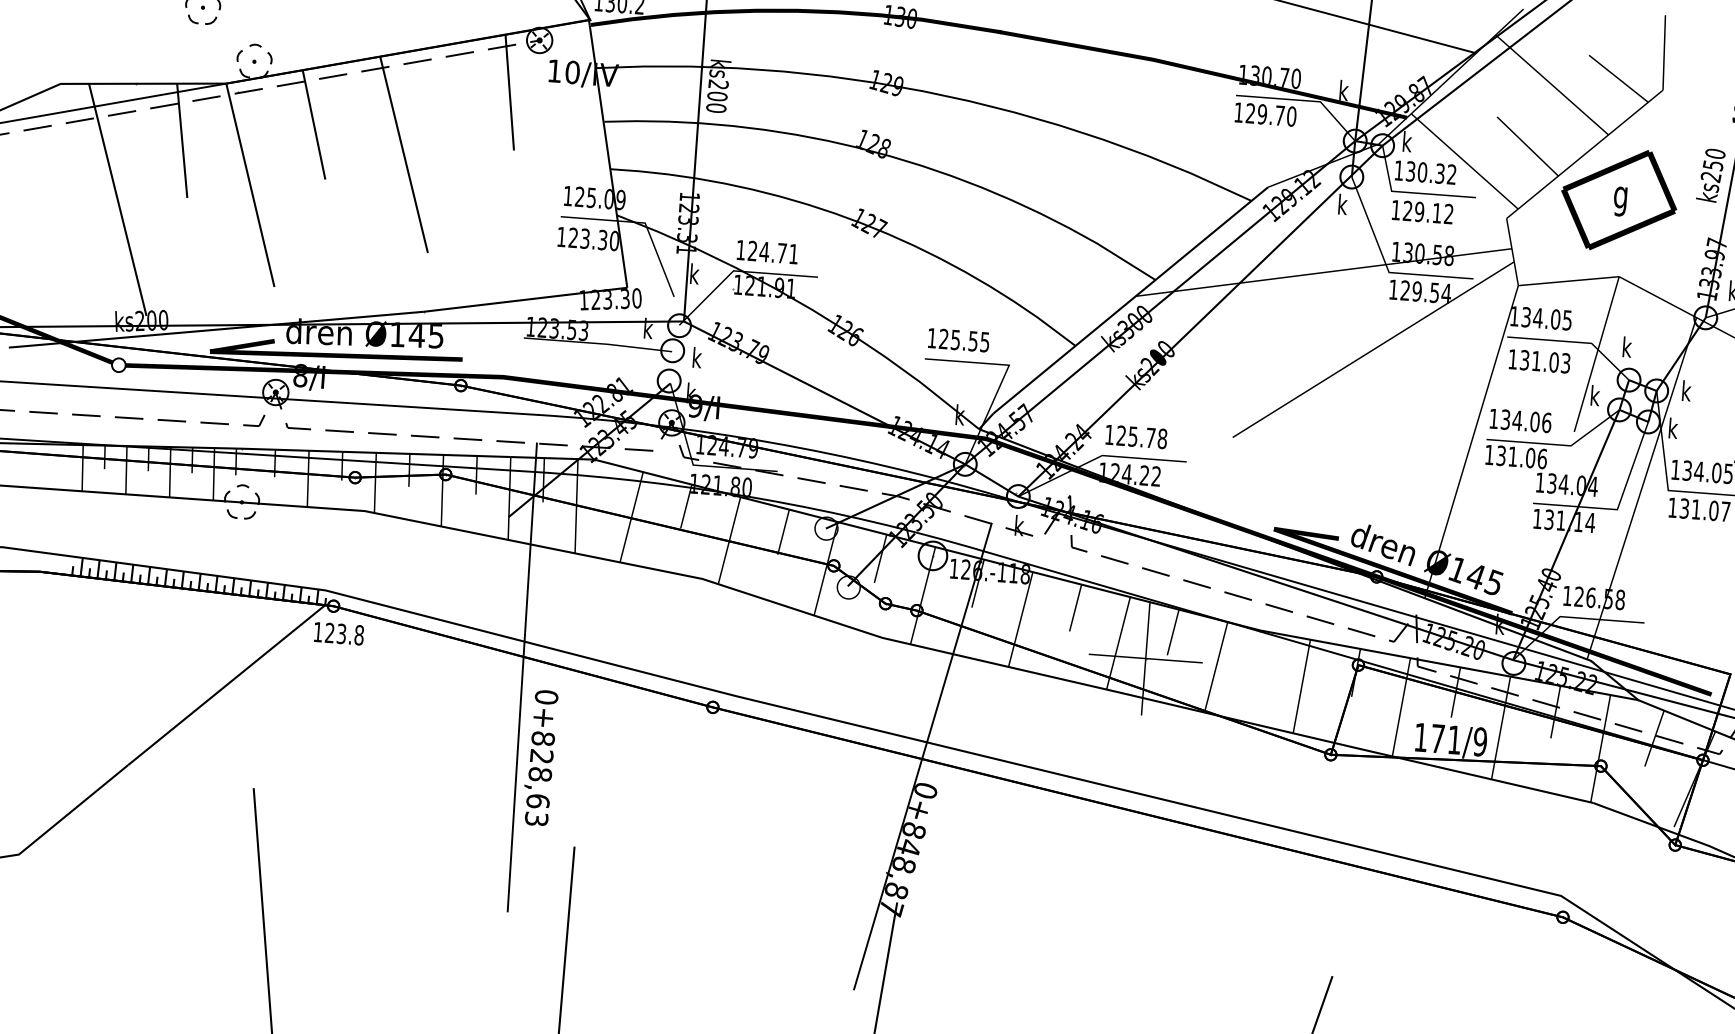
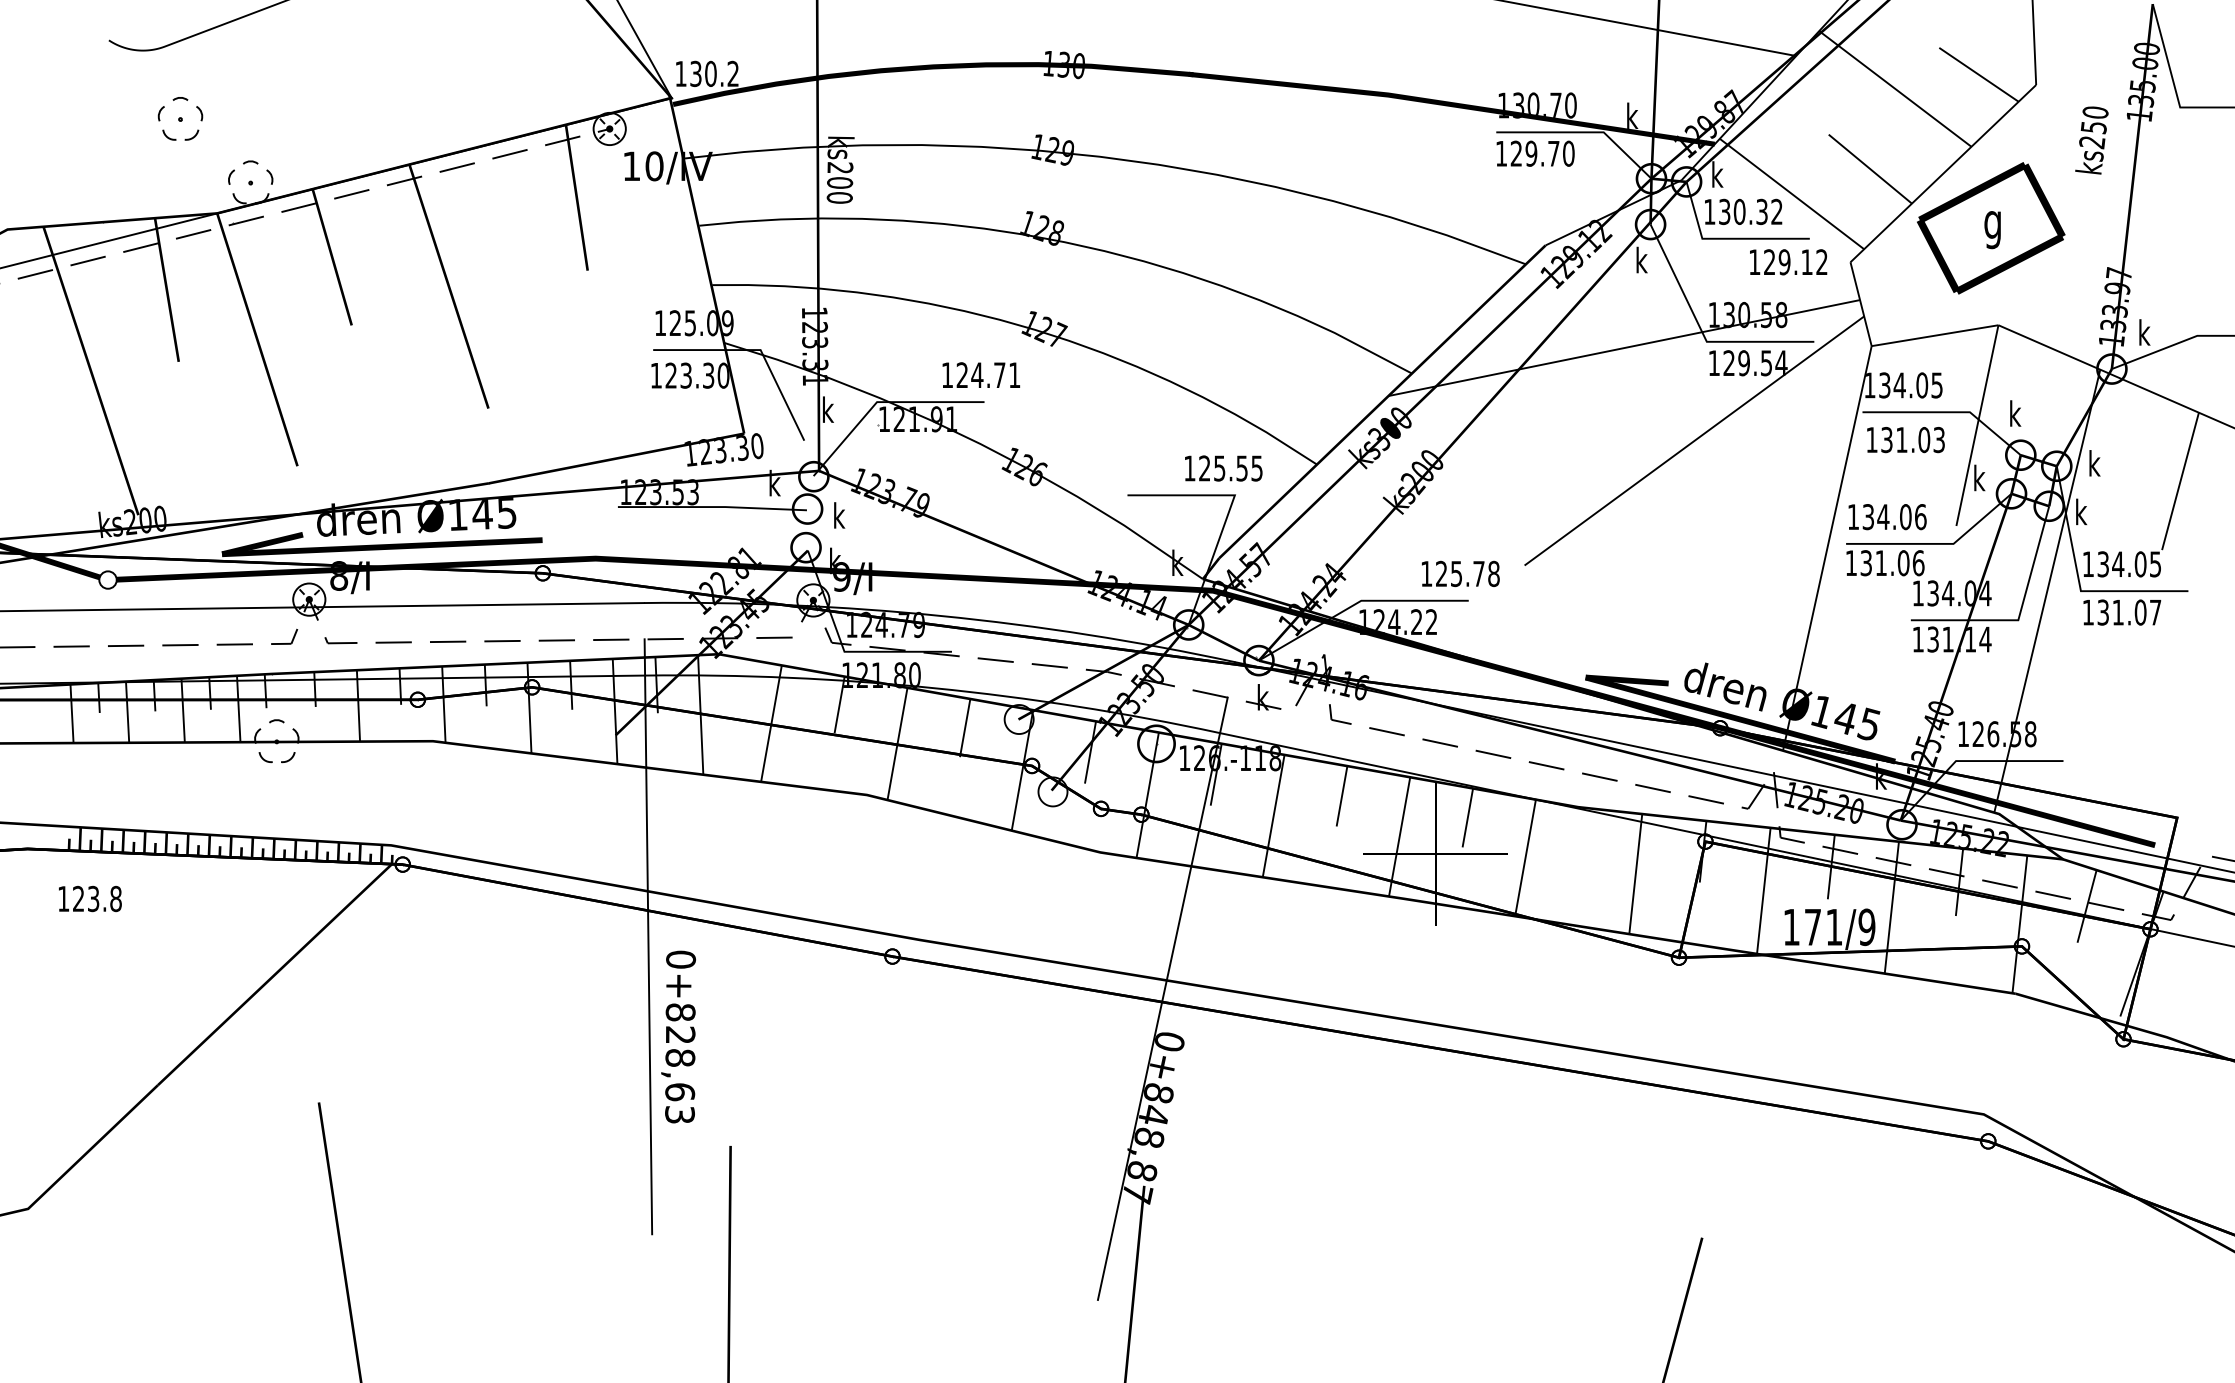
text: (1710, 175) -> (2091, 140), moved
text: (1422, 212) -> (1788, 262), moved
text: (766, 251) -> (980, 374), moved
text: (958, 340) -> (1223, 468), moved
text: (1136, 436) -> (1460, 573), moved
text: (339, 633) -> (90, 898), moved

